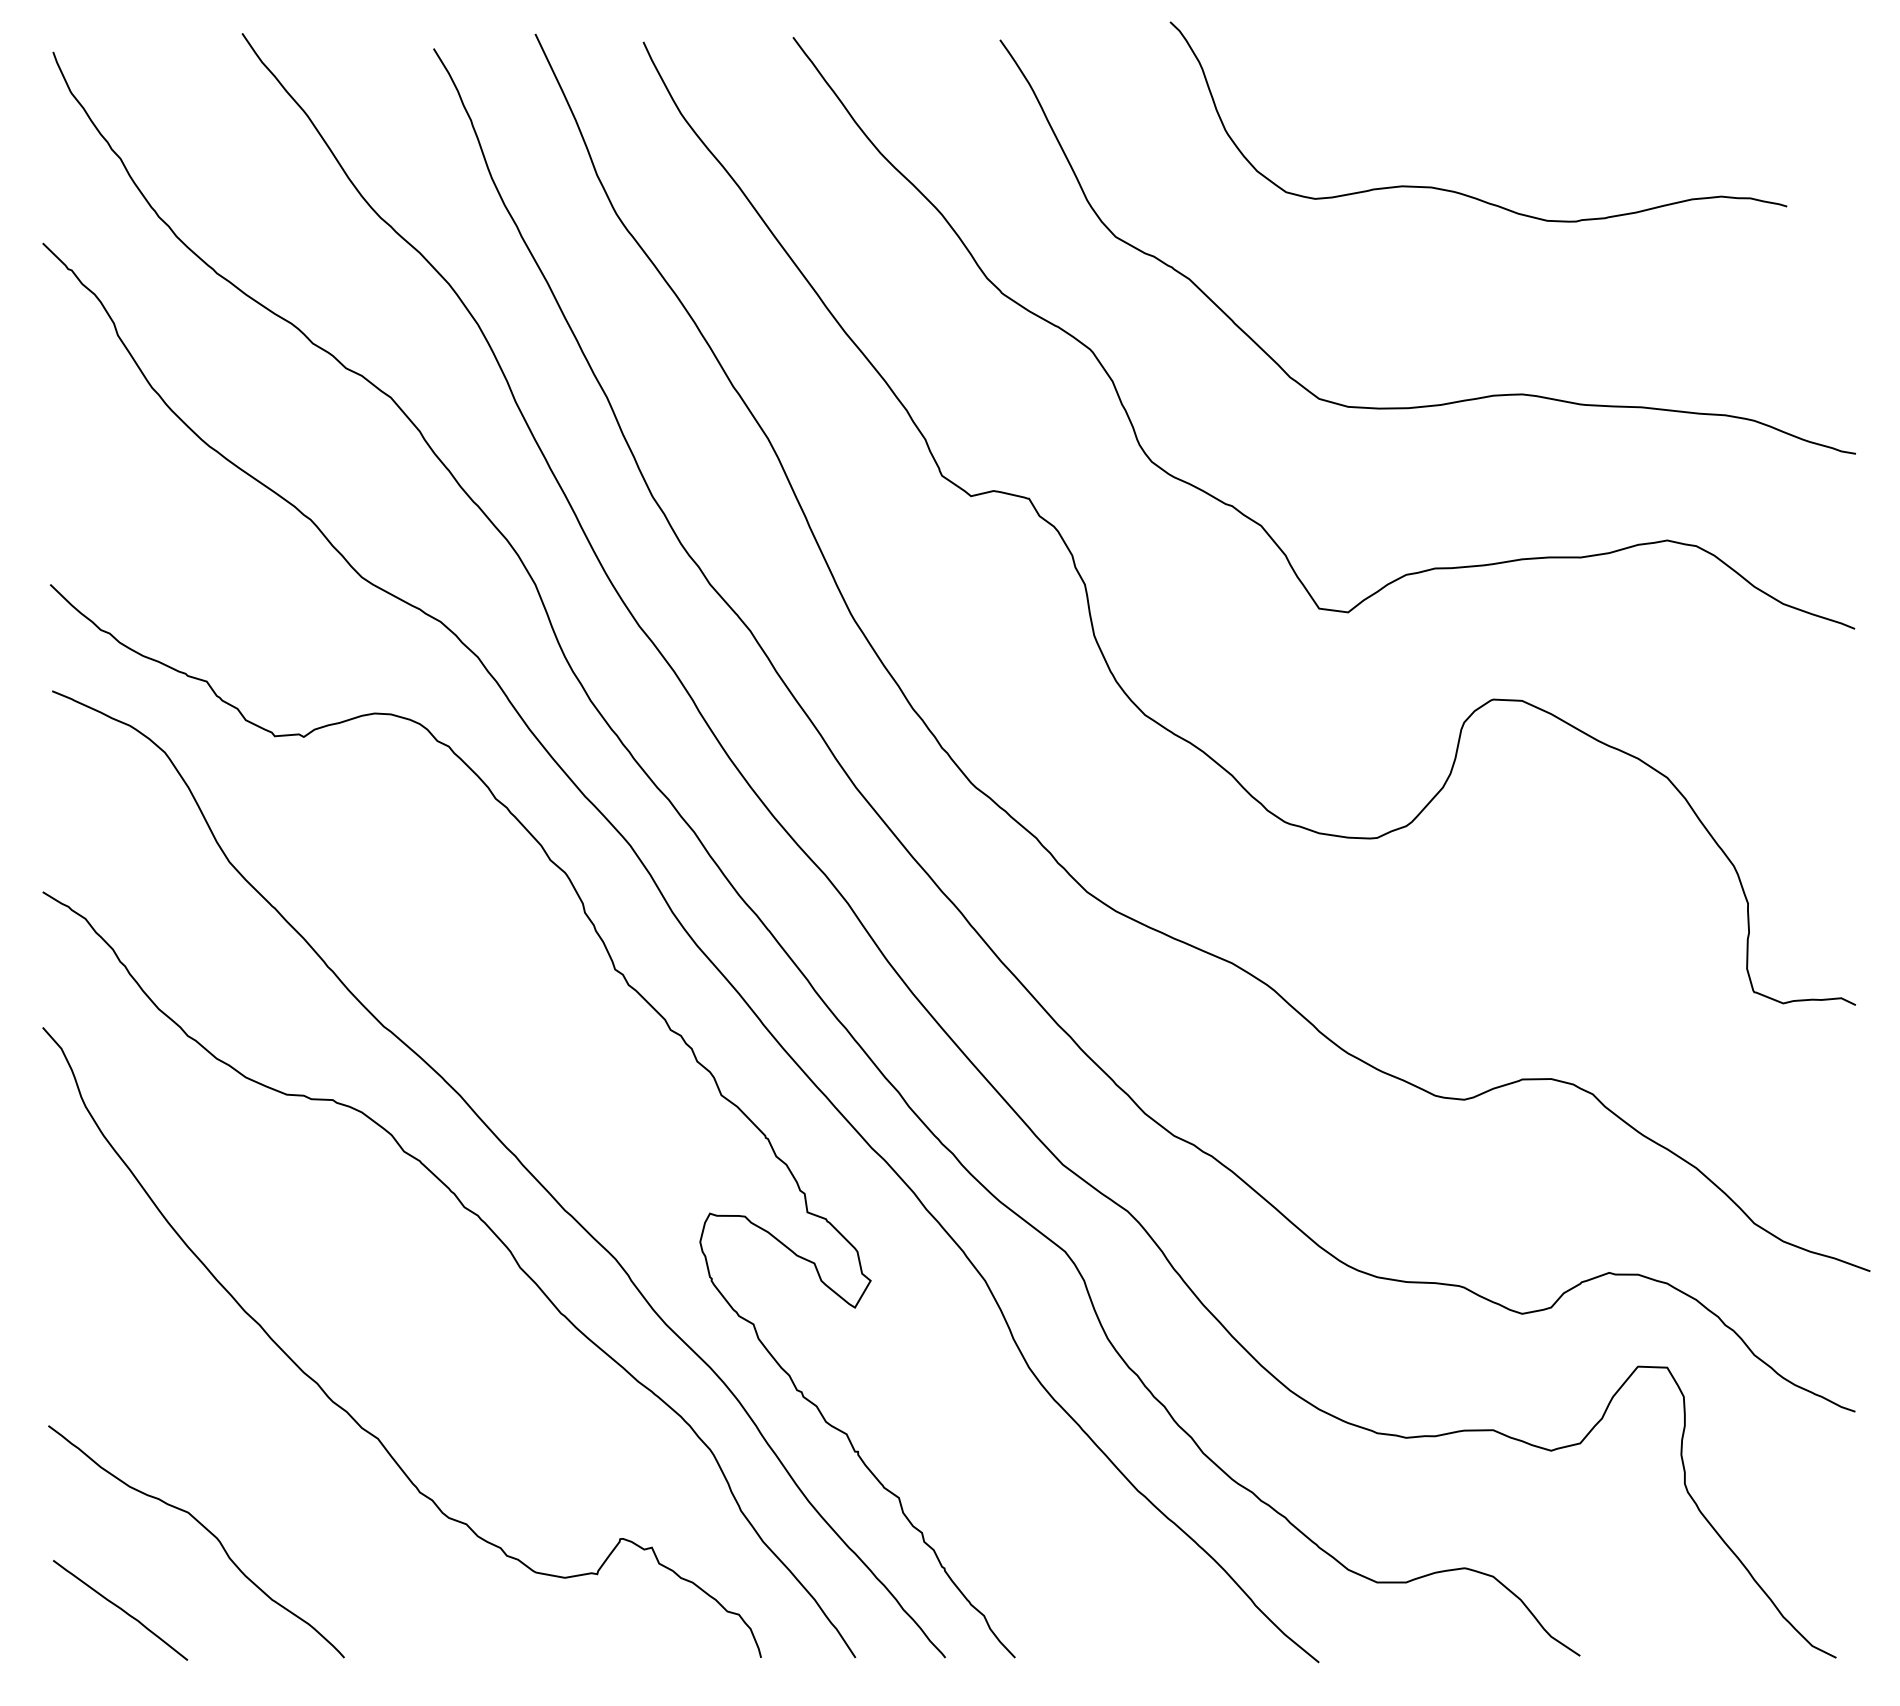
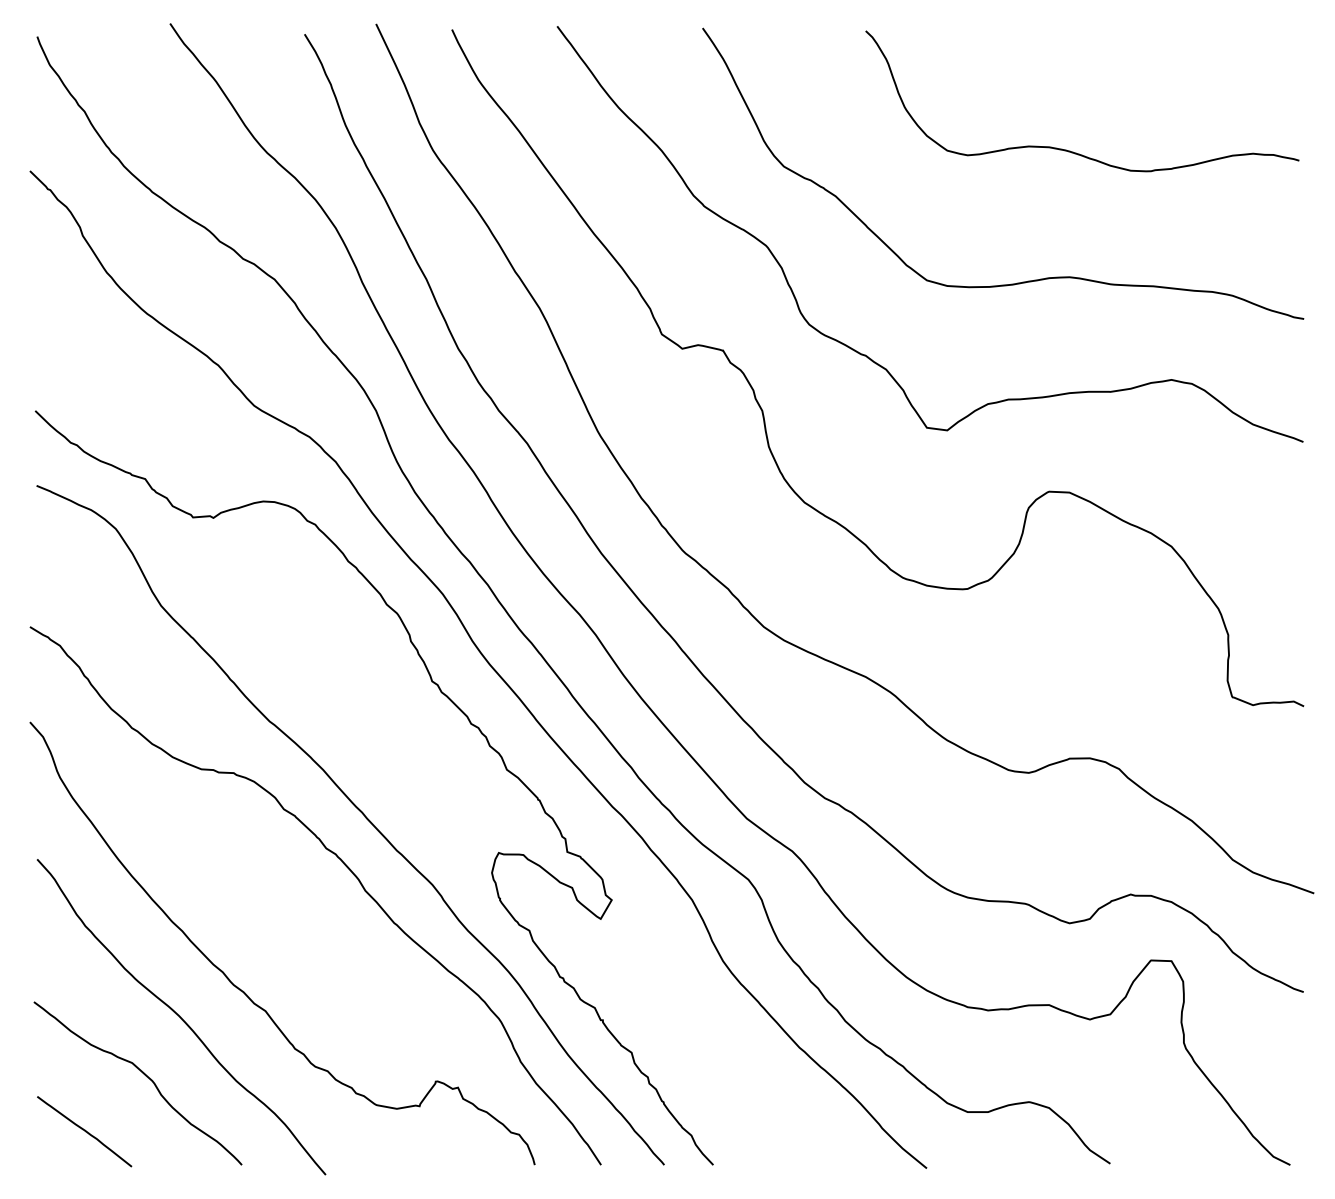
curve: (1457, 191) -> (1067, 150), moved
curve: (258, 1447) -> (181, 1017), added

